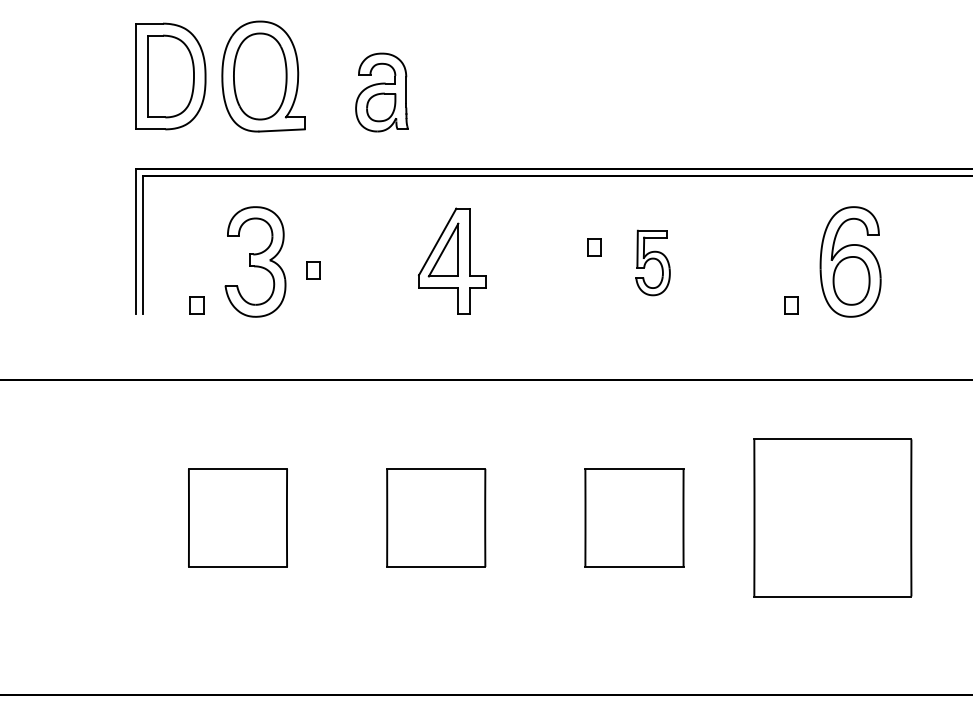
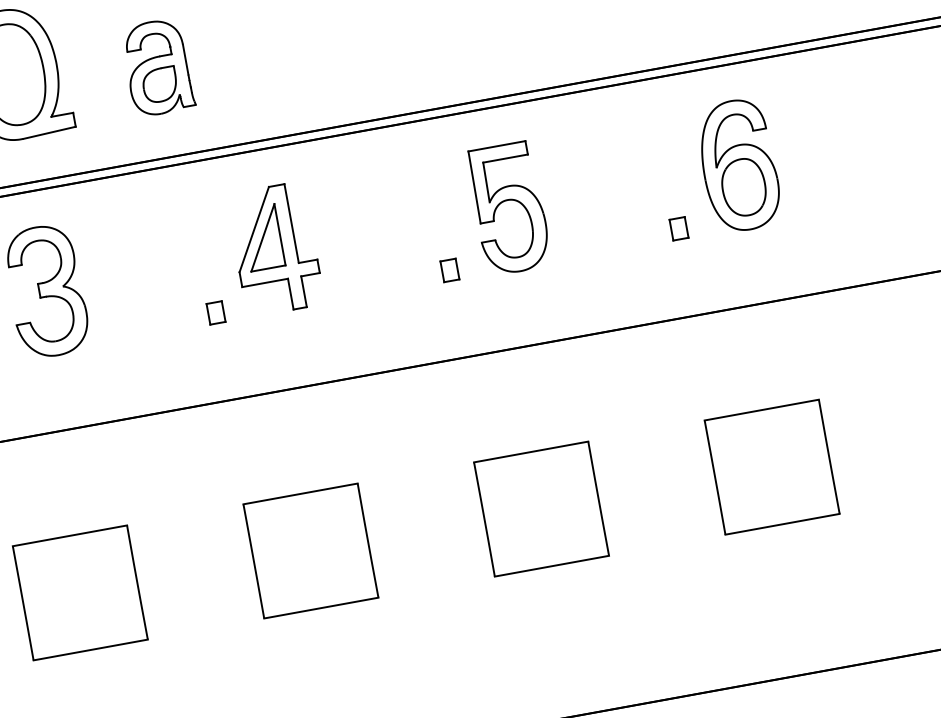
part: (594, 247) -> (450, 270), moved
part: (652, 262) -> (508, 208), size x1.67
part: (313, 270) -> (216, 312), moved
part: (832, 517) -> (771, 466), size x0.62

